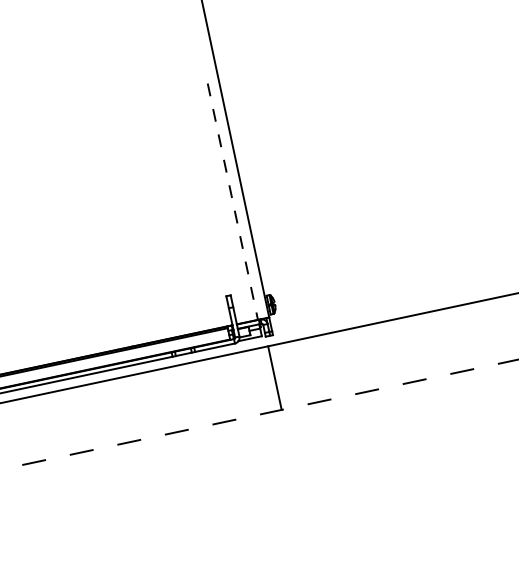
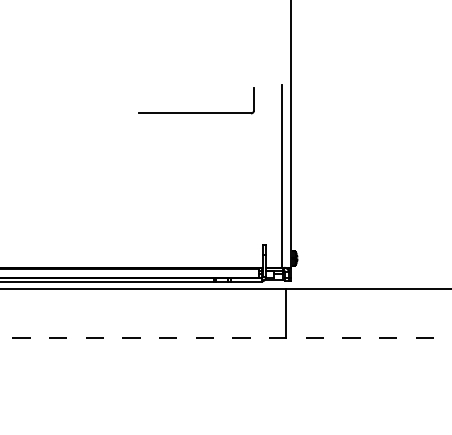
part: (103, 142) -> (196, 112), added
line: (233, 202) -> (282, 177), dashed -> solid

